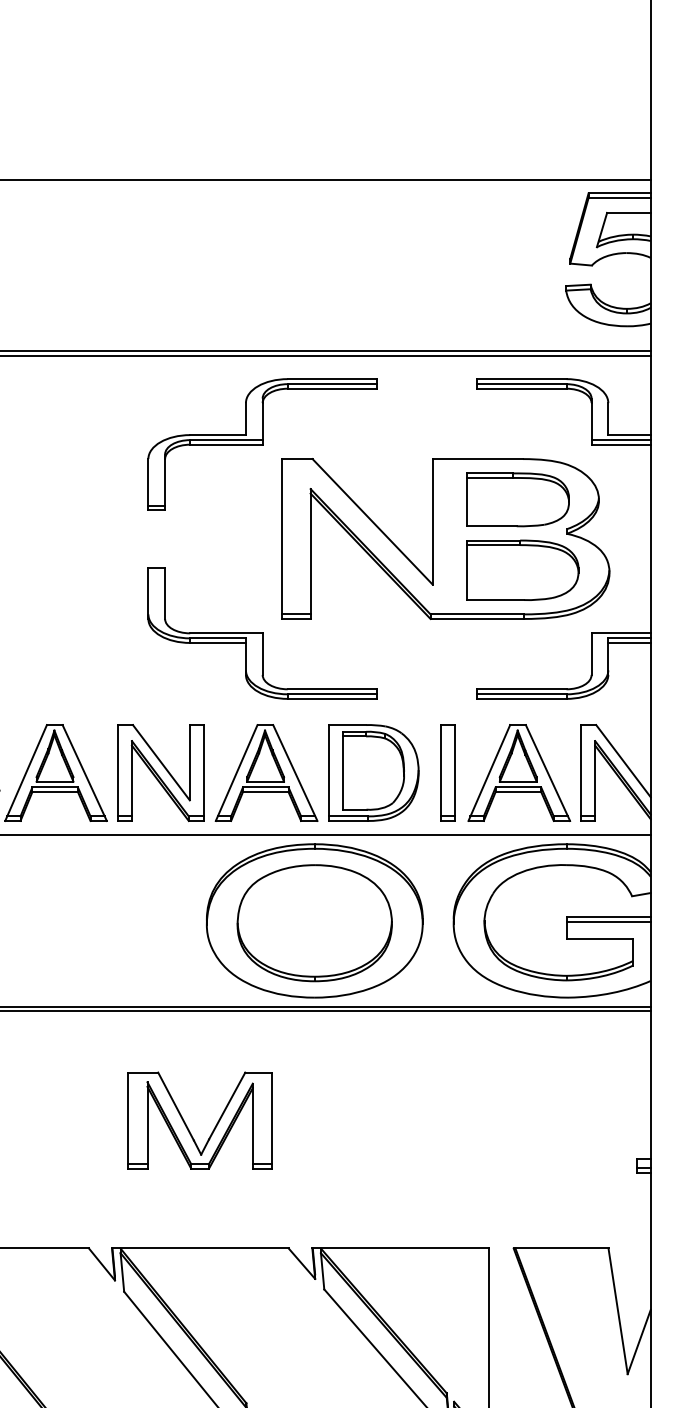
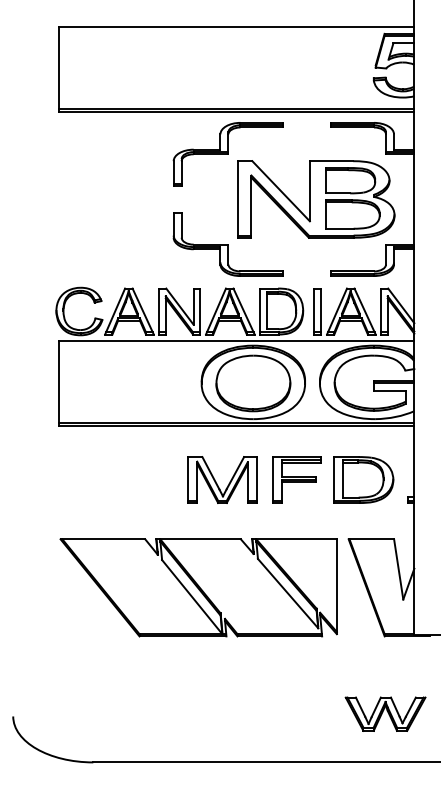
part: (187, 1123) -> (216, 481), moved
part: (404, 1123) -> (296, 479), added
part: (544, 1123) -> (363, 479), added

